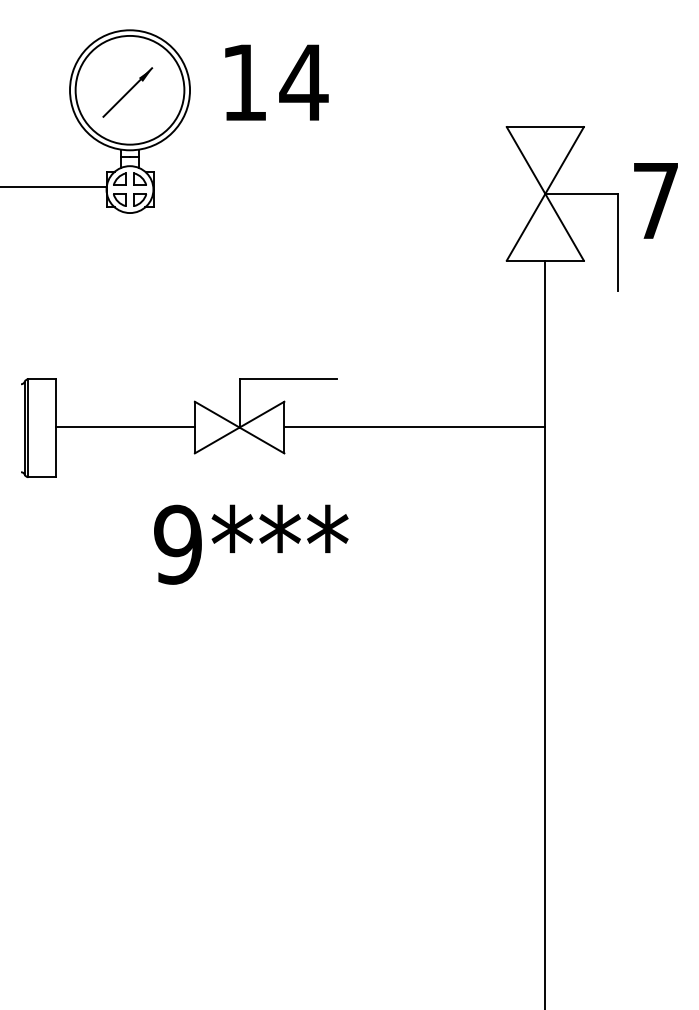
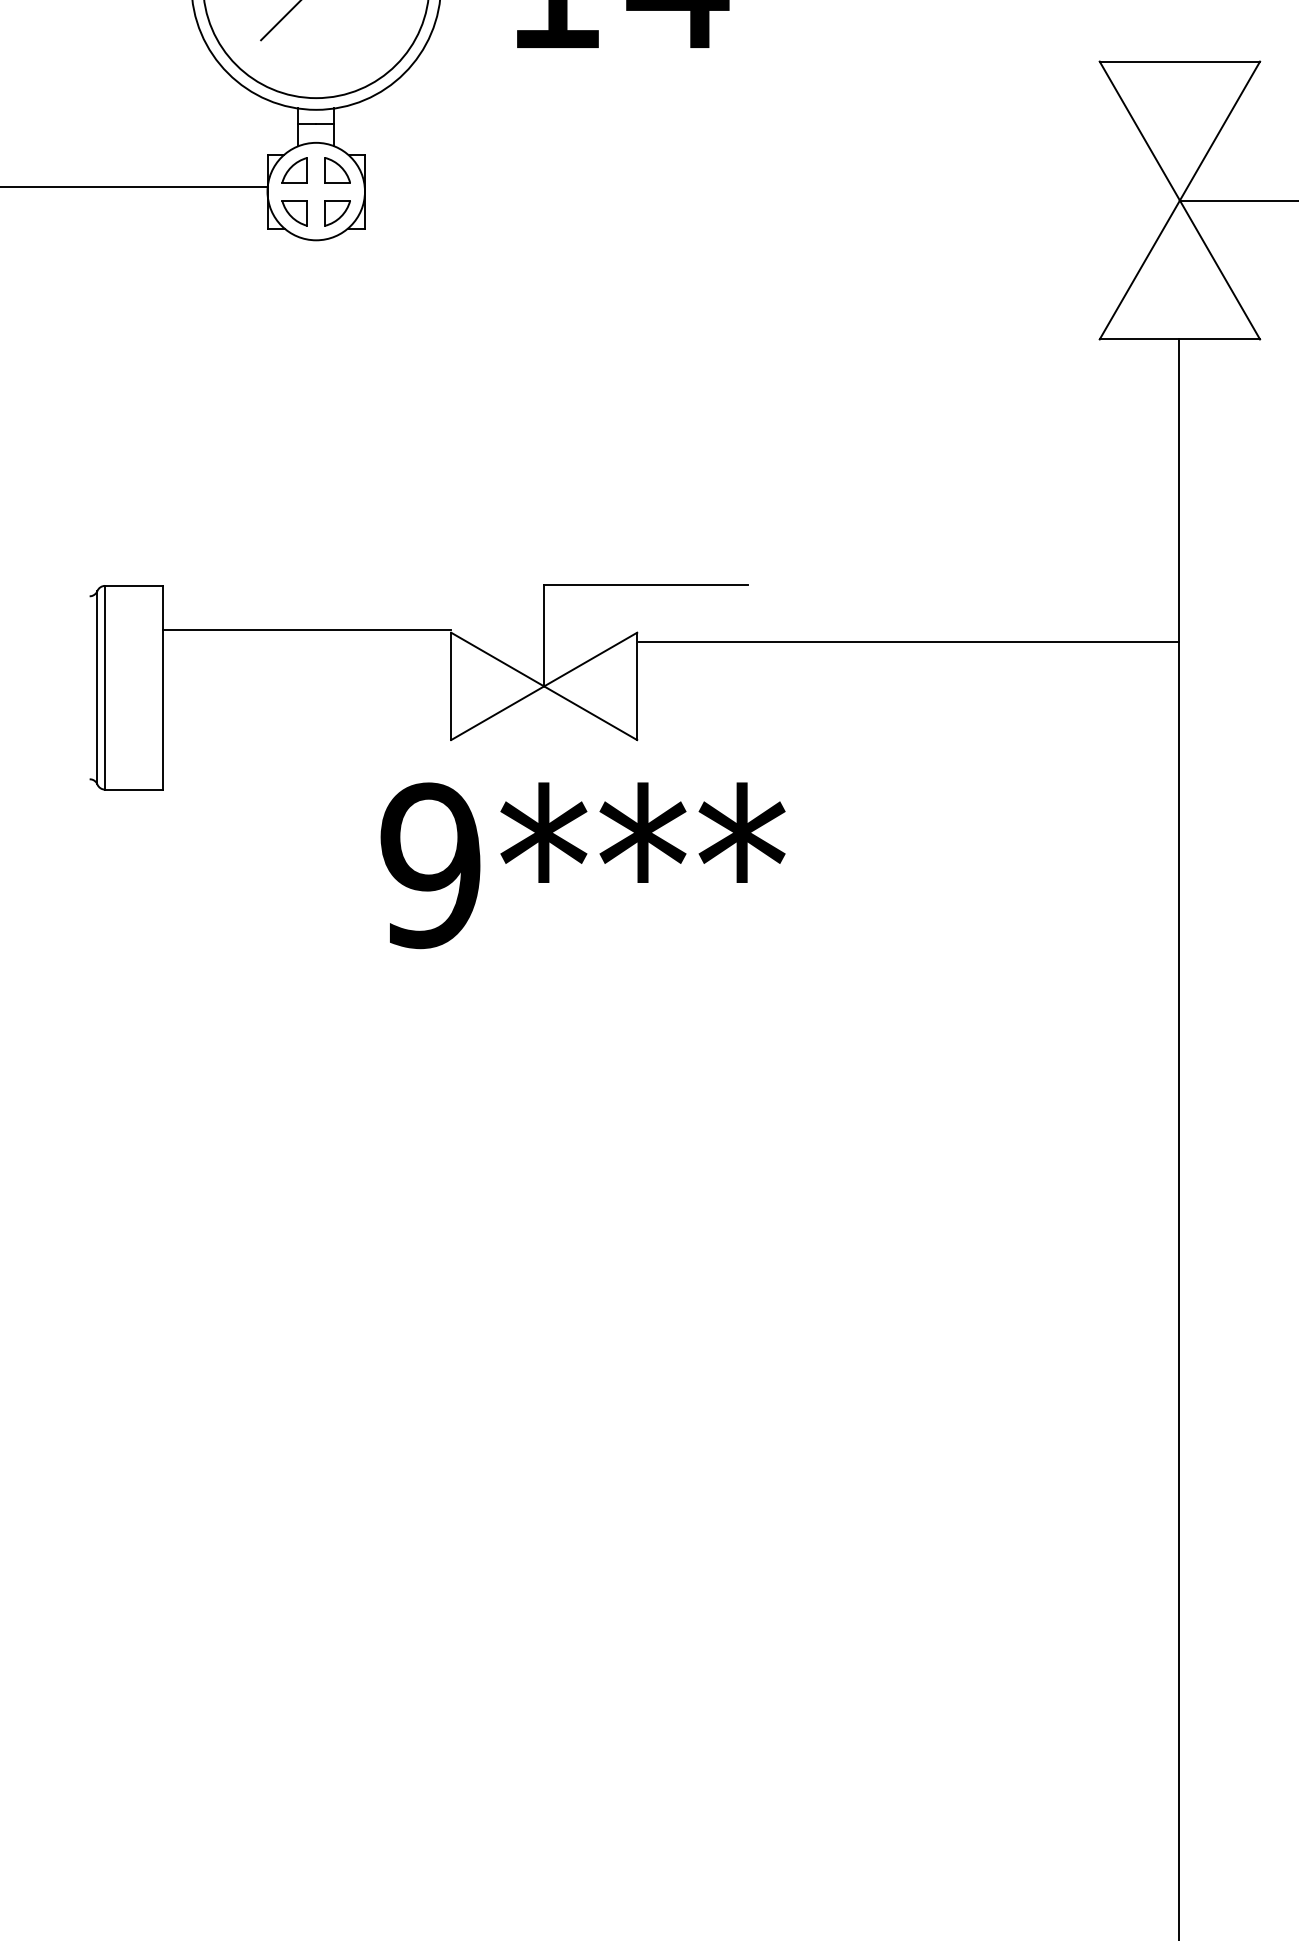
line: (125, 427) -> (306, 630), moved
line: (414, 427) -> (907, 642), moved
text: (251, 544) -> (583, 865), moved

